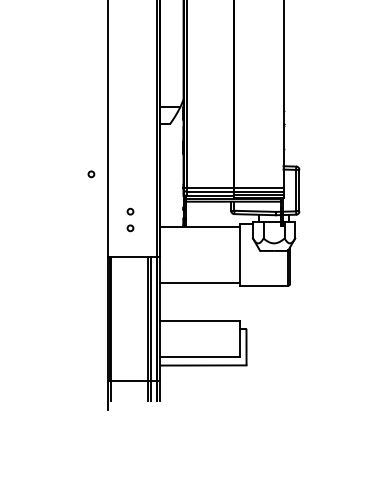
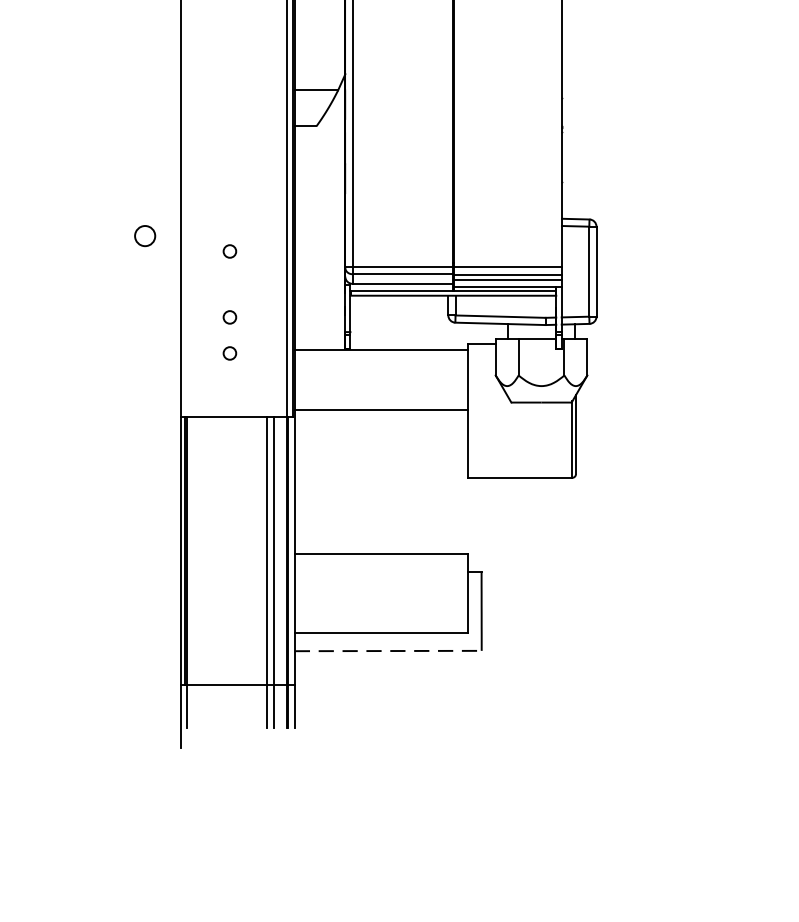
circle: (91, 174) -> (145, 236), size x1.6
circle: (130, 181) -> (229, 251), added
line: (200, 283) -> (381, 410), moved
line: (203, 365) -> (388, 651), solid -> dashed

